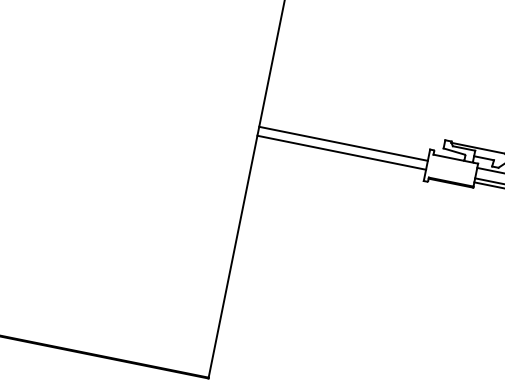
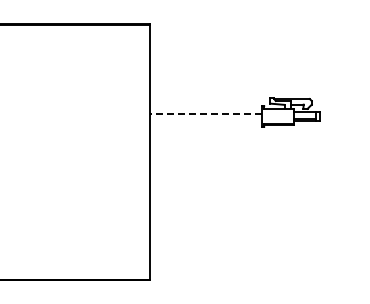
line: (343, 143) -> (205, 113), solid -> dashed
line: (341, 152) -> (205, 119), removed

